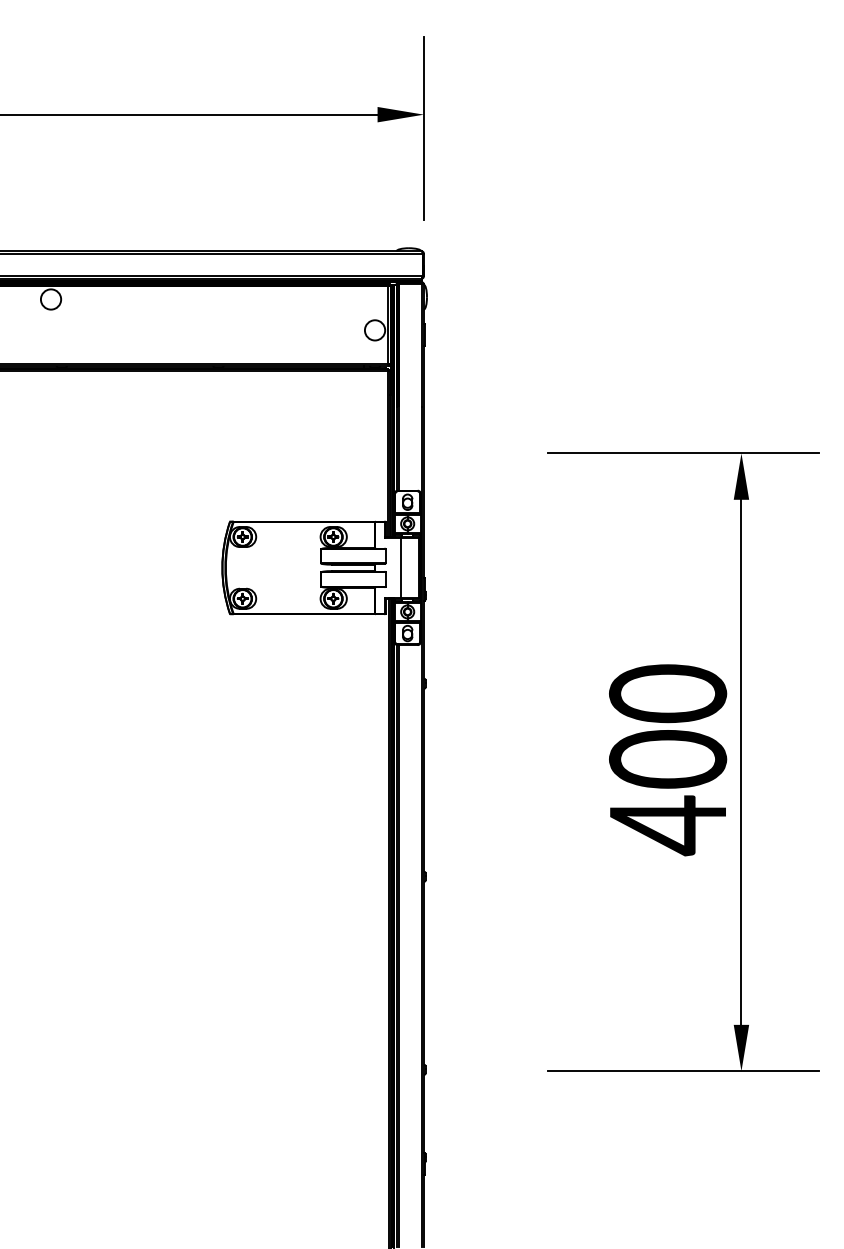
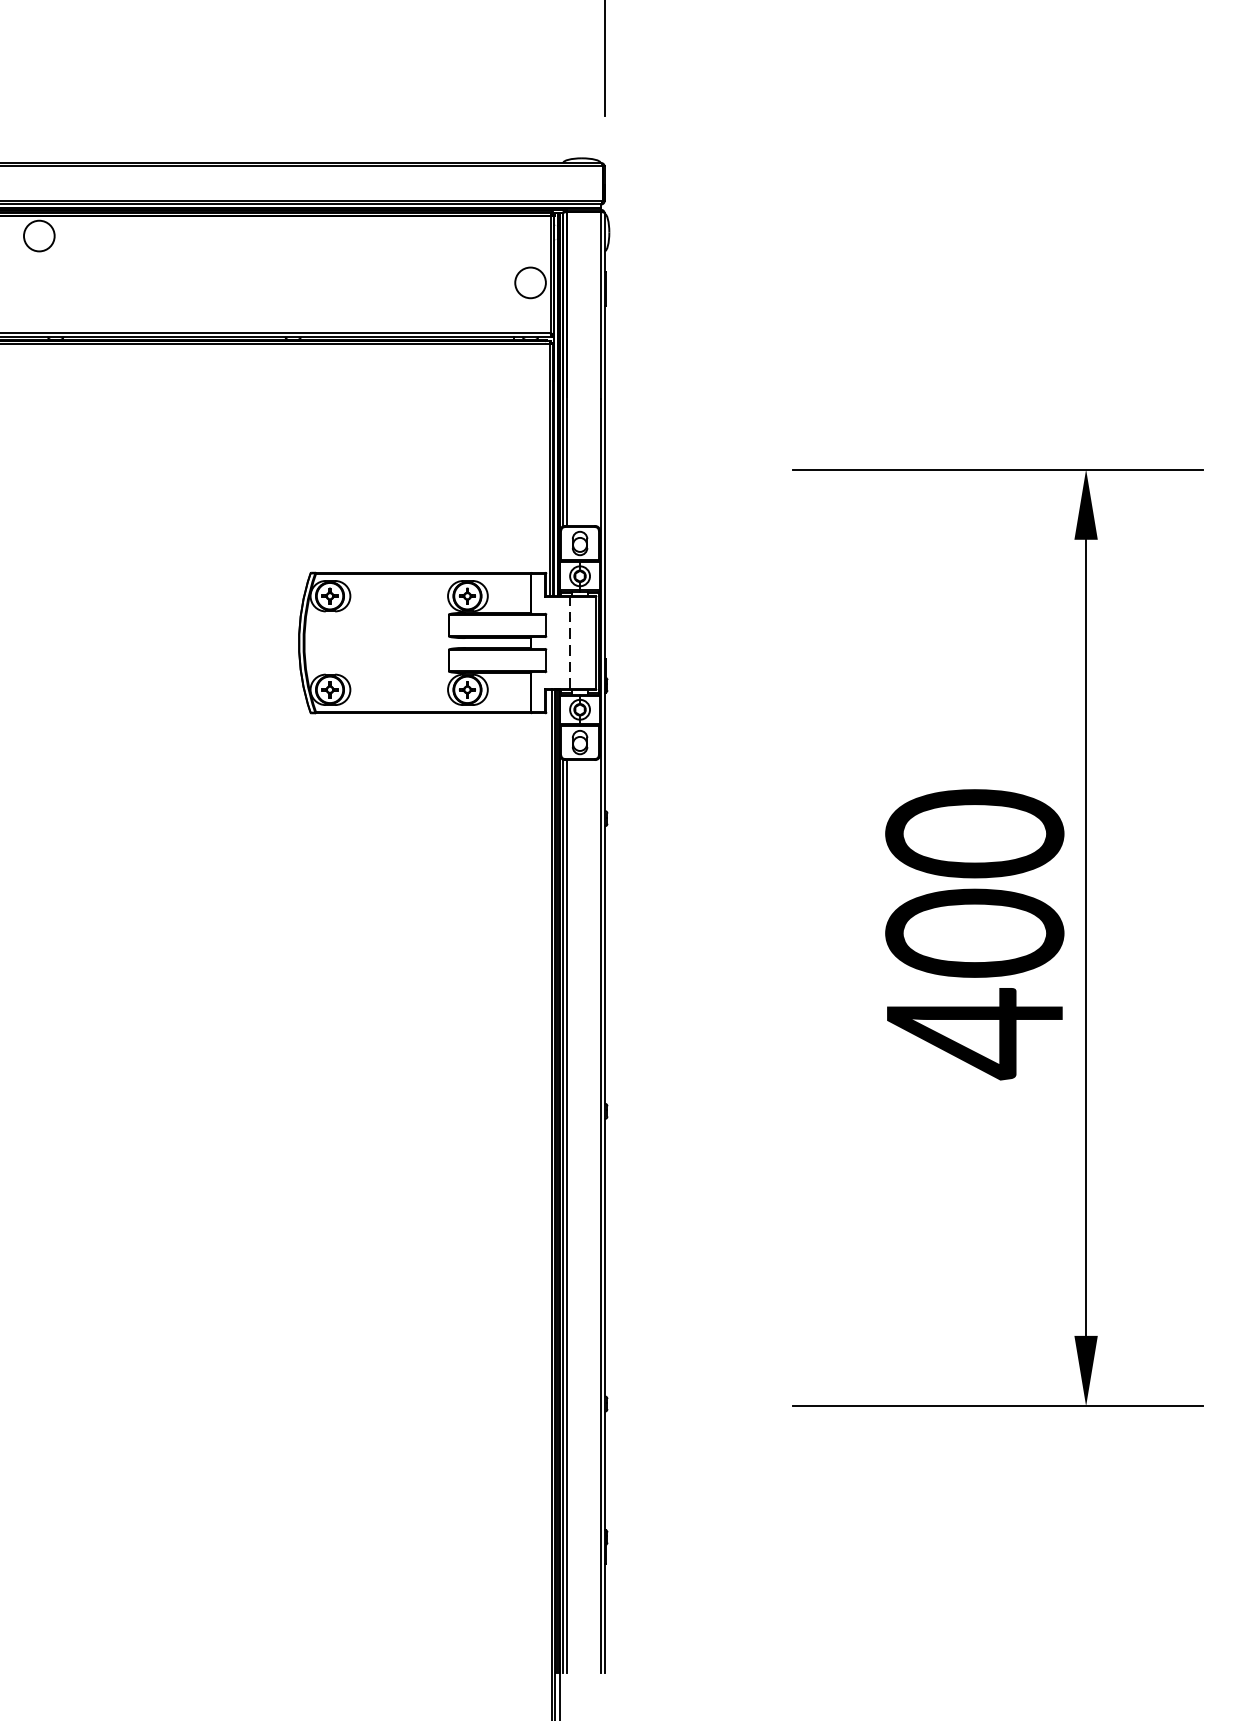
line: (401, 567) -> (570, 642), solid -> dashed

